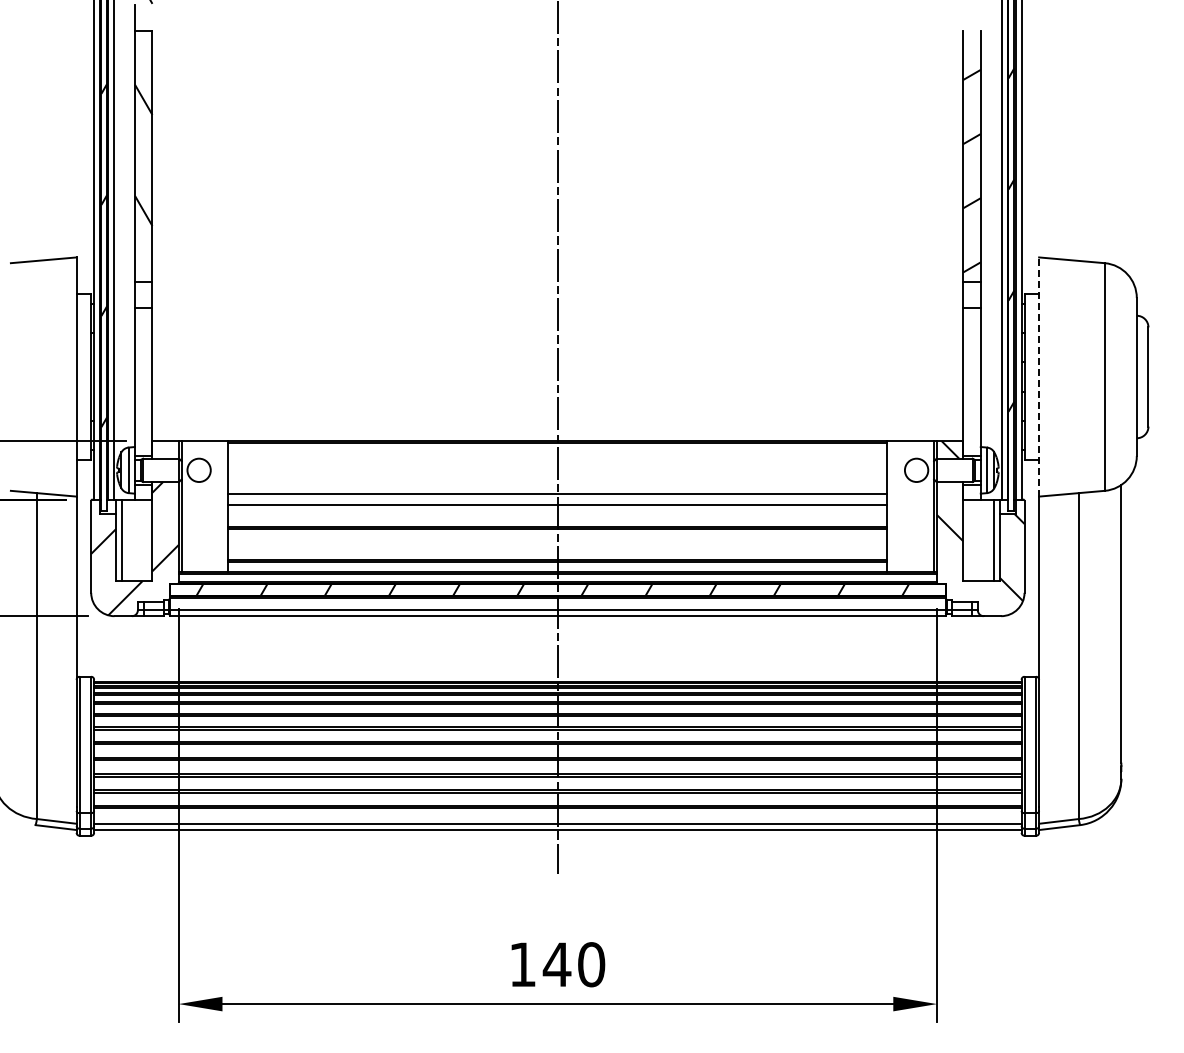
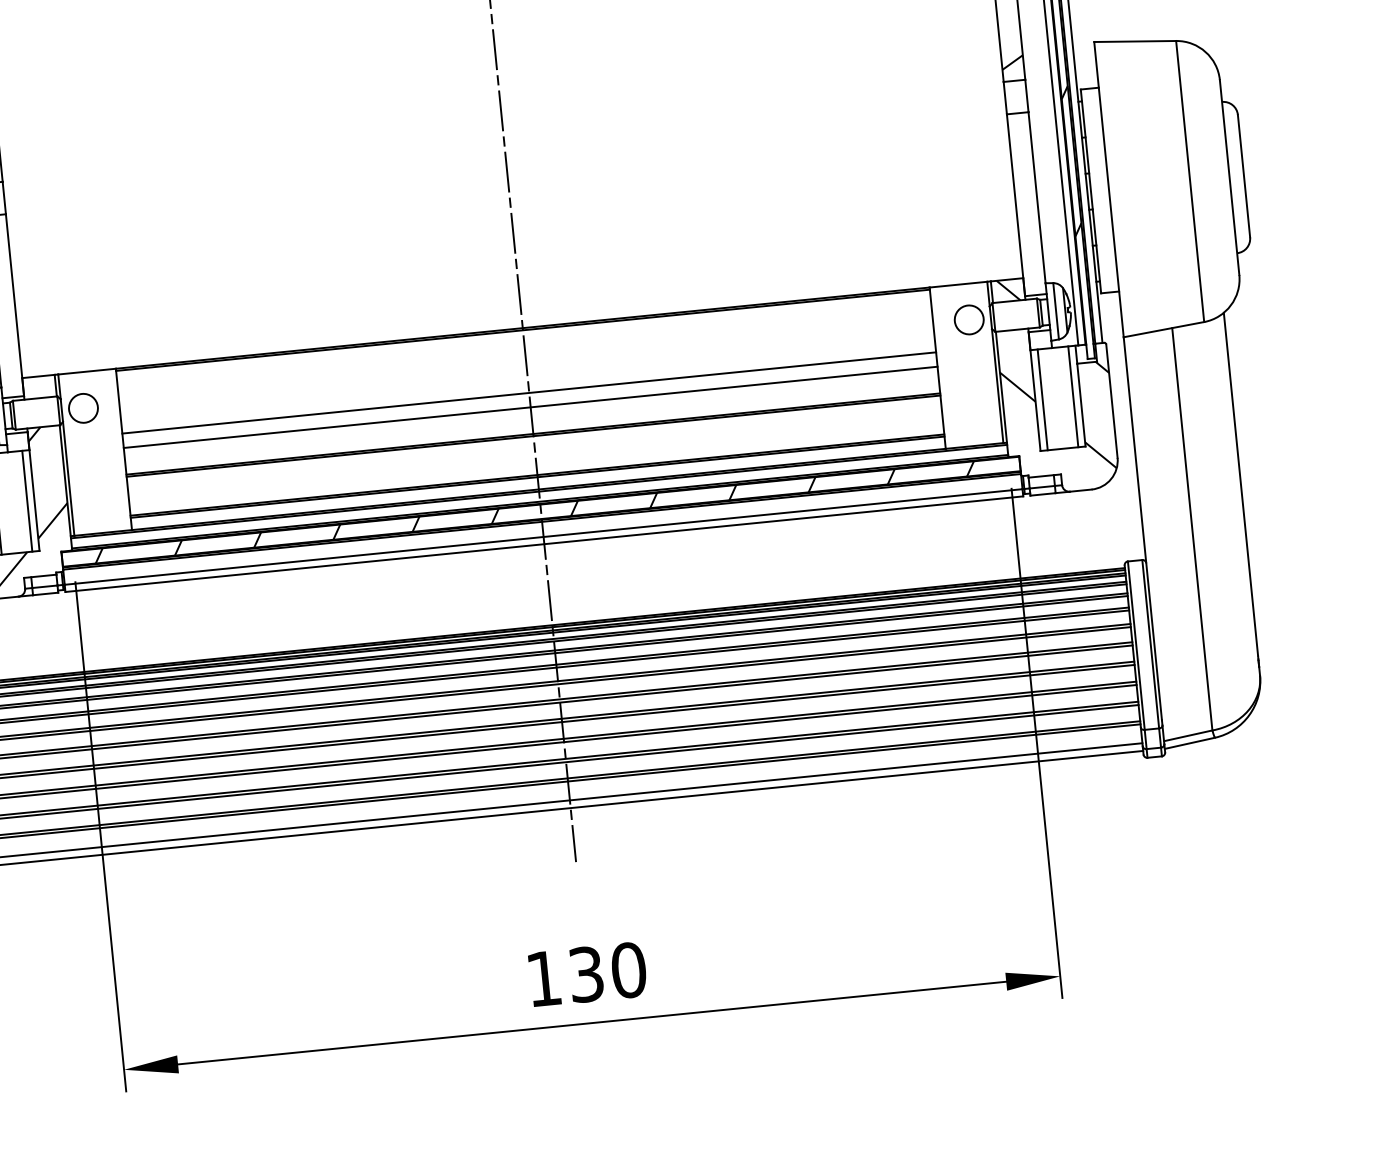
line: (1039, 377) -> (1109, 190), dashed -> solid
line: (146, 540) -> (27, 501), added
line: (969, 540) -> (1043, 400), added
text: (556, 964) -> (585, 974), 140 -> 130

